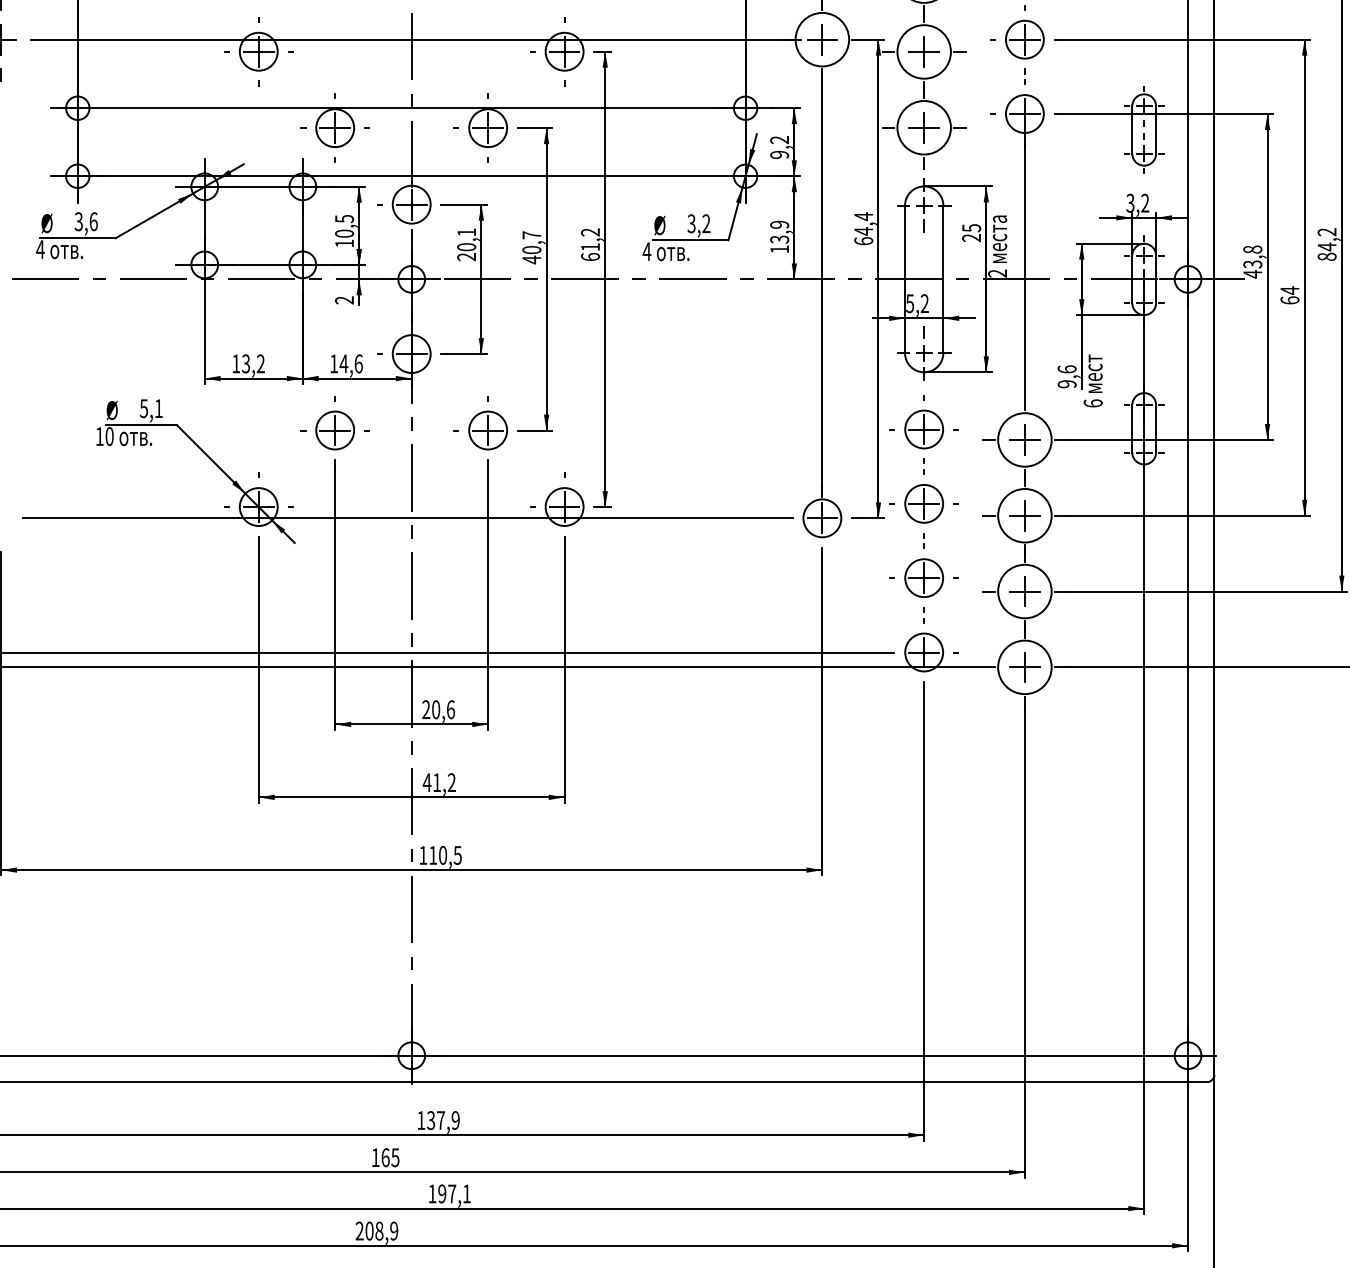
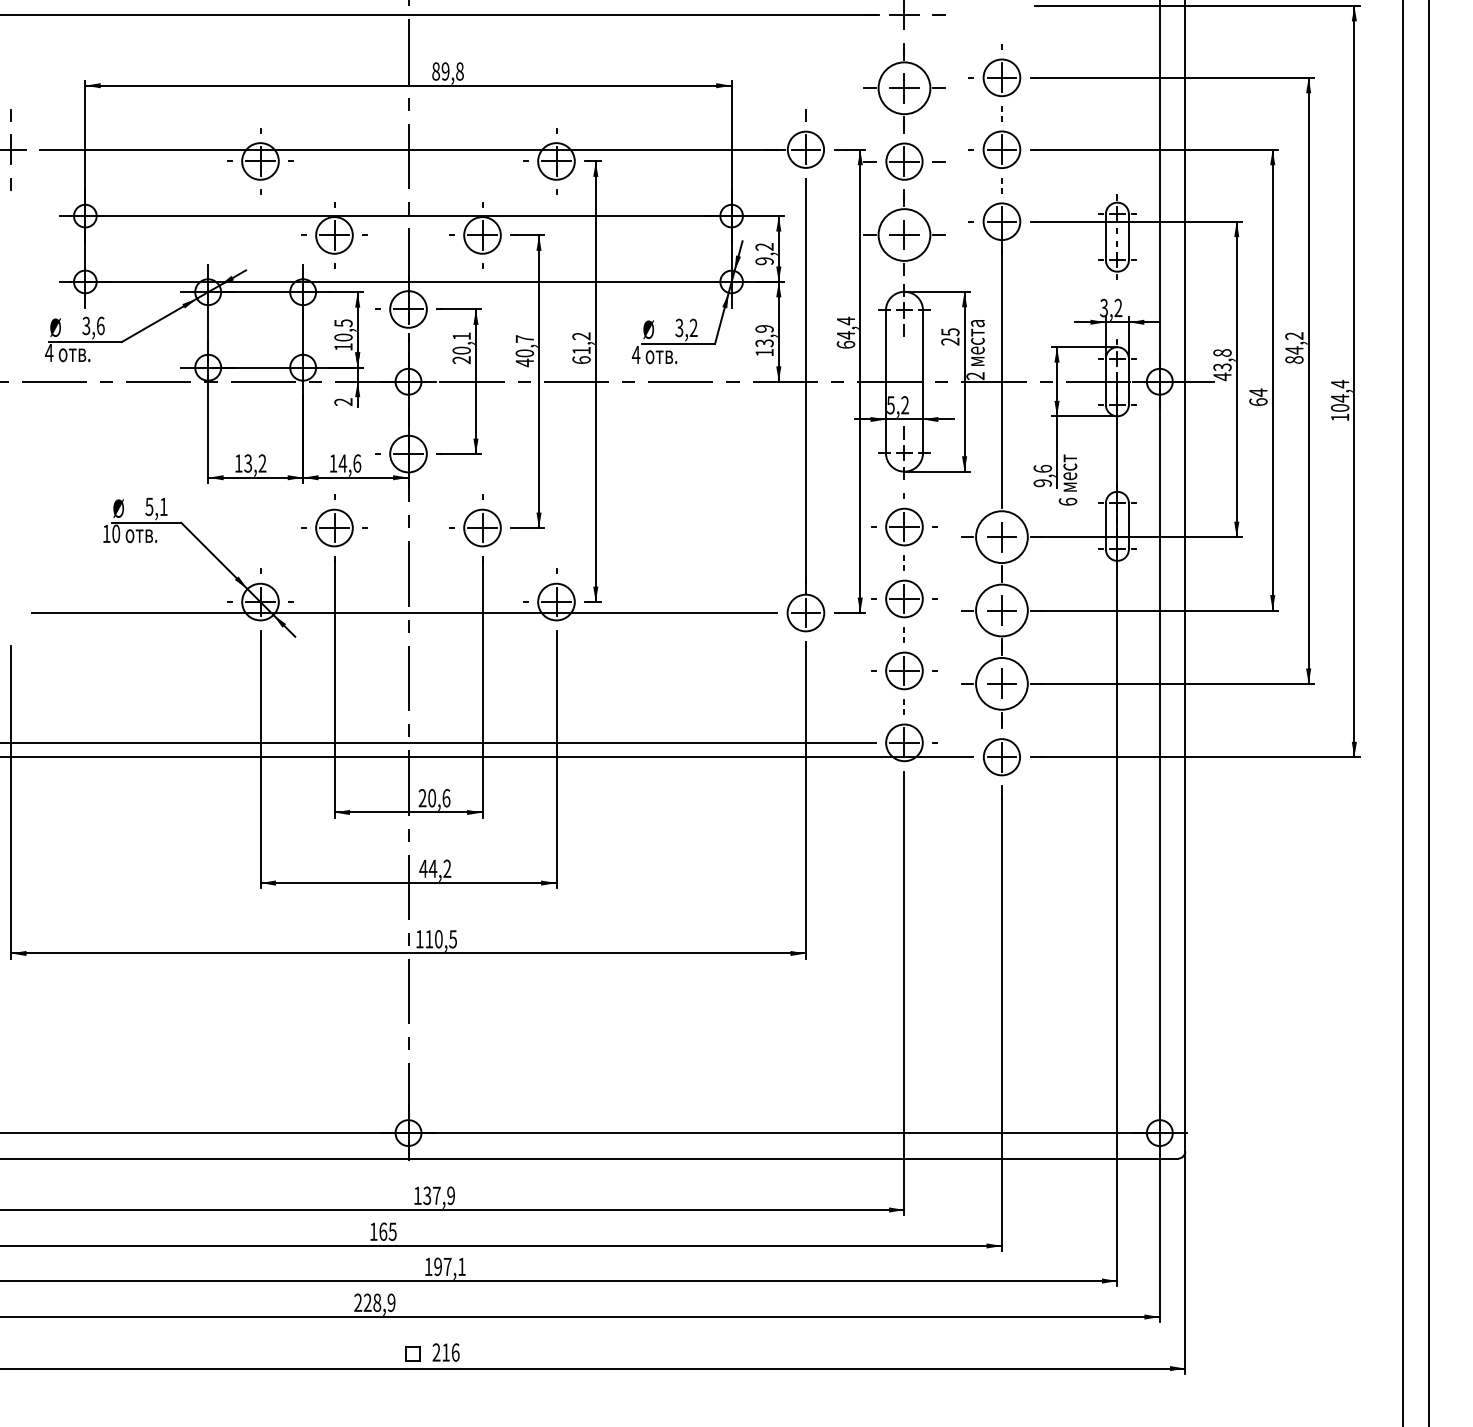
circle: (821, 39) -> (805, 149), size x0.7
circle: (924, 51) -> (904, 161), size x0.7
circle: (1024, 667) -> (1001, 757), size x0.7
text: (436, 782) -> (432, 868), 41,2 -> 44,2
text: (369, 1230) -> (367, 1302), 208,9 -> 228,9

